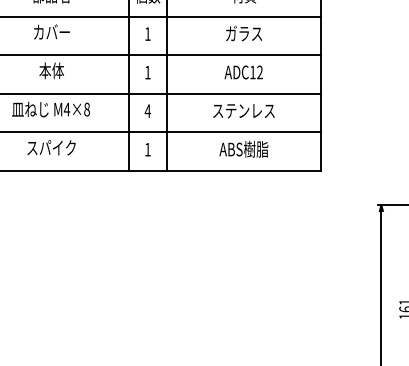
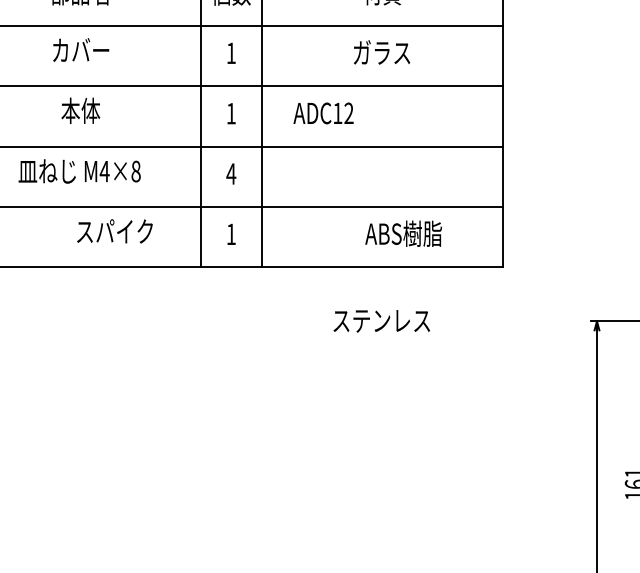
text: (243, 72) -> (323, 113), moved
text: (243, 111) -> (381, 321), moved
text: (51, 147) -> (114, 230), moved
text: (243, 149) -> (402, 234), moved

